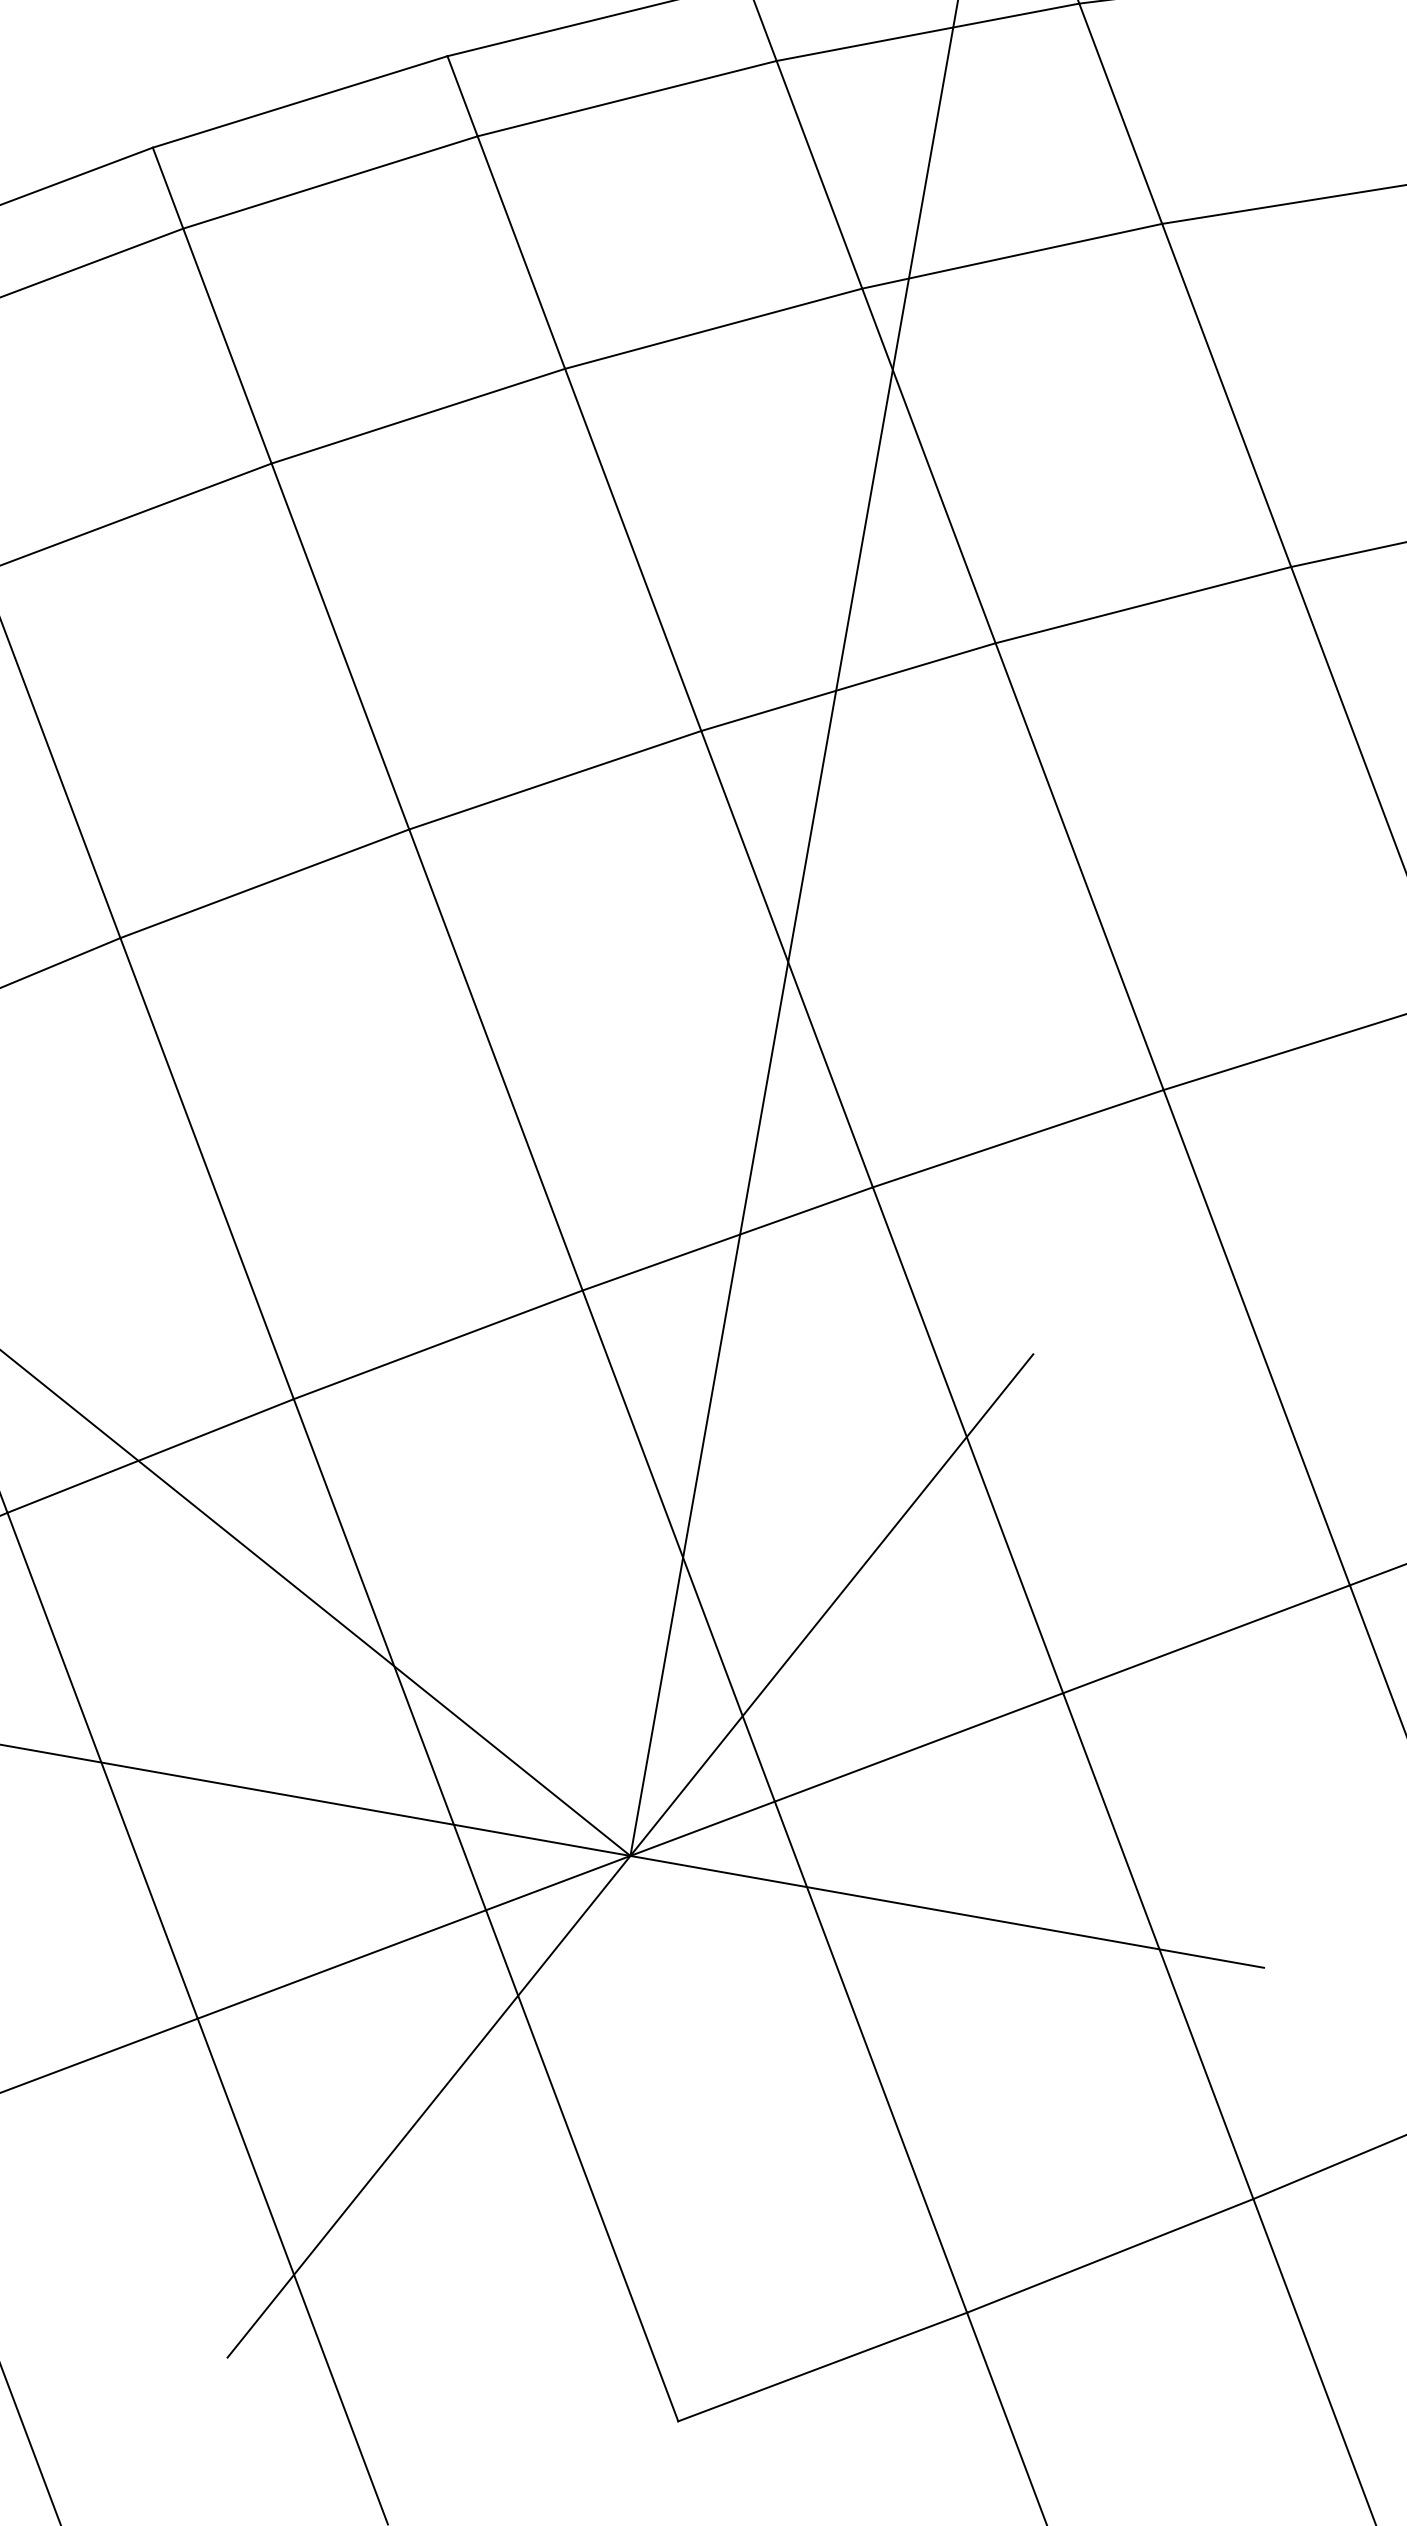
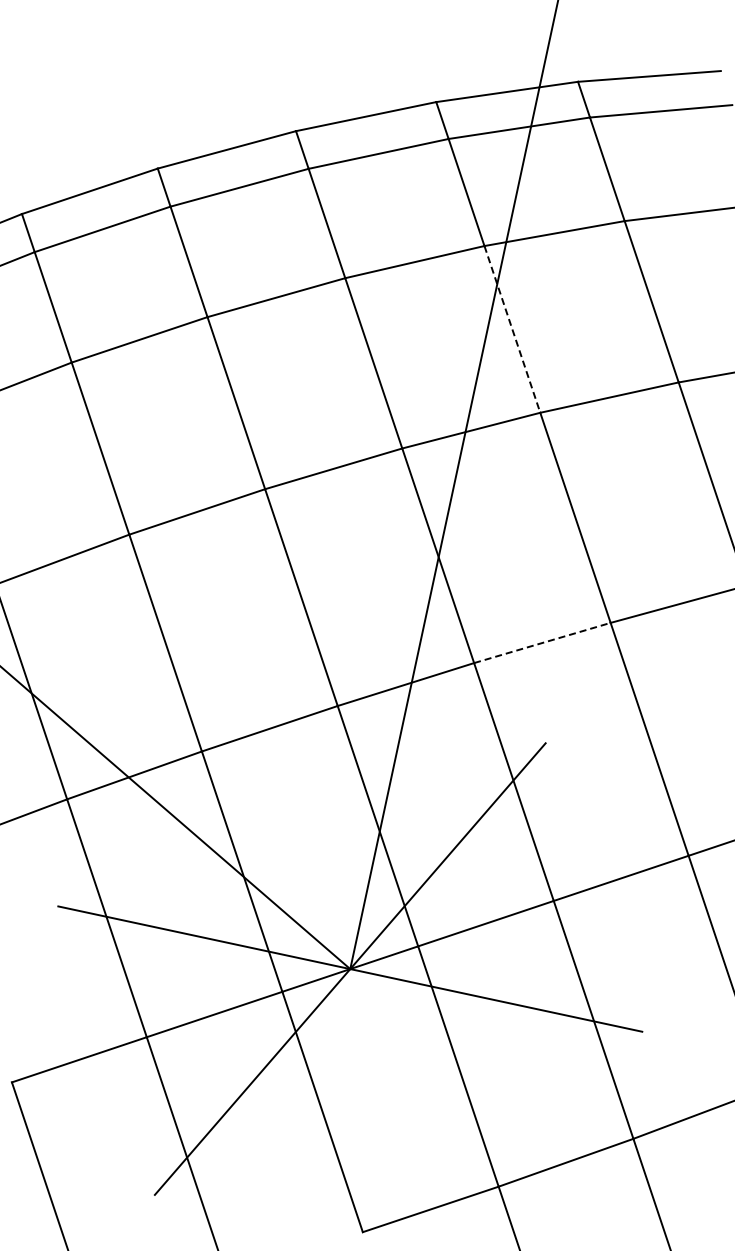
line: (929, 466) -> (512, 329), solid -> dashed
line: (1018, 1137) -> (542, 642), solid -> dashed

